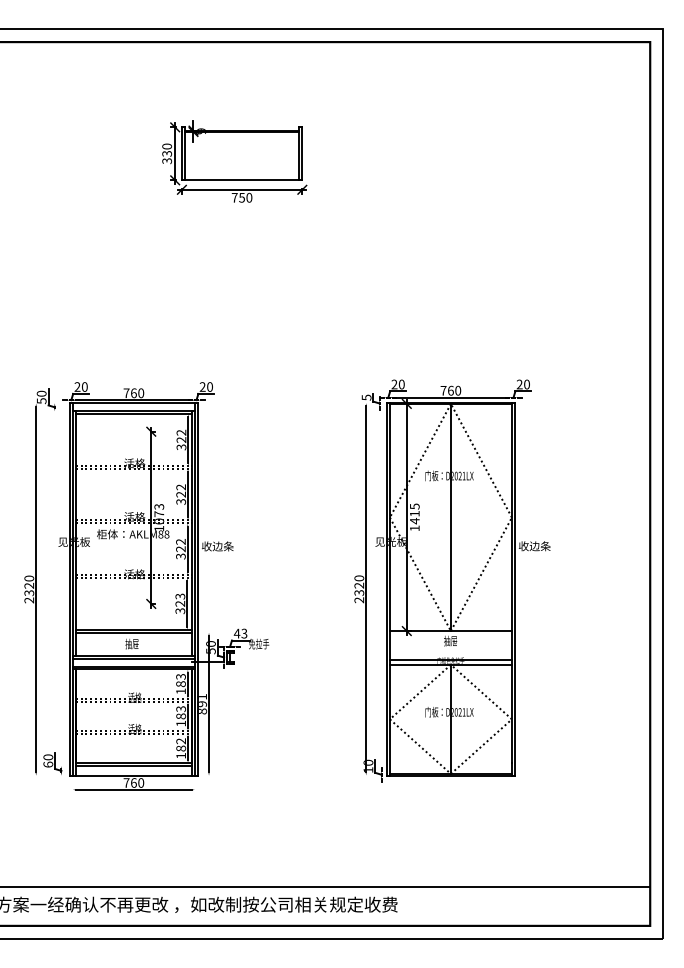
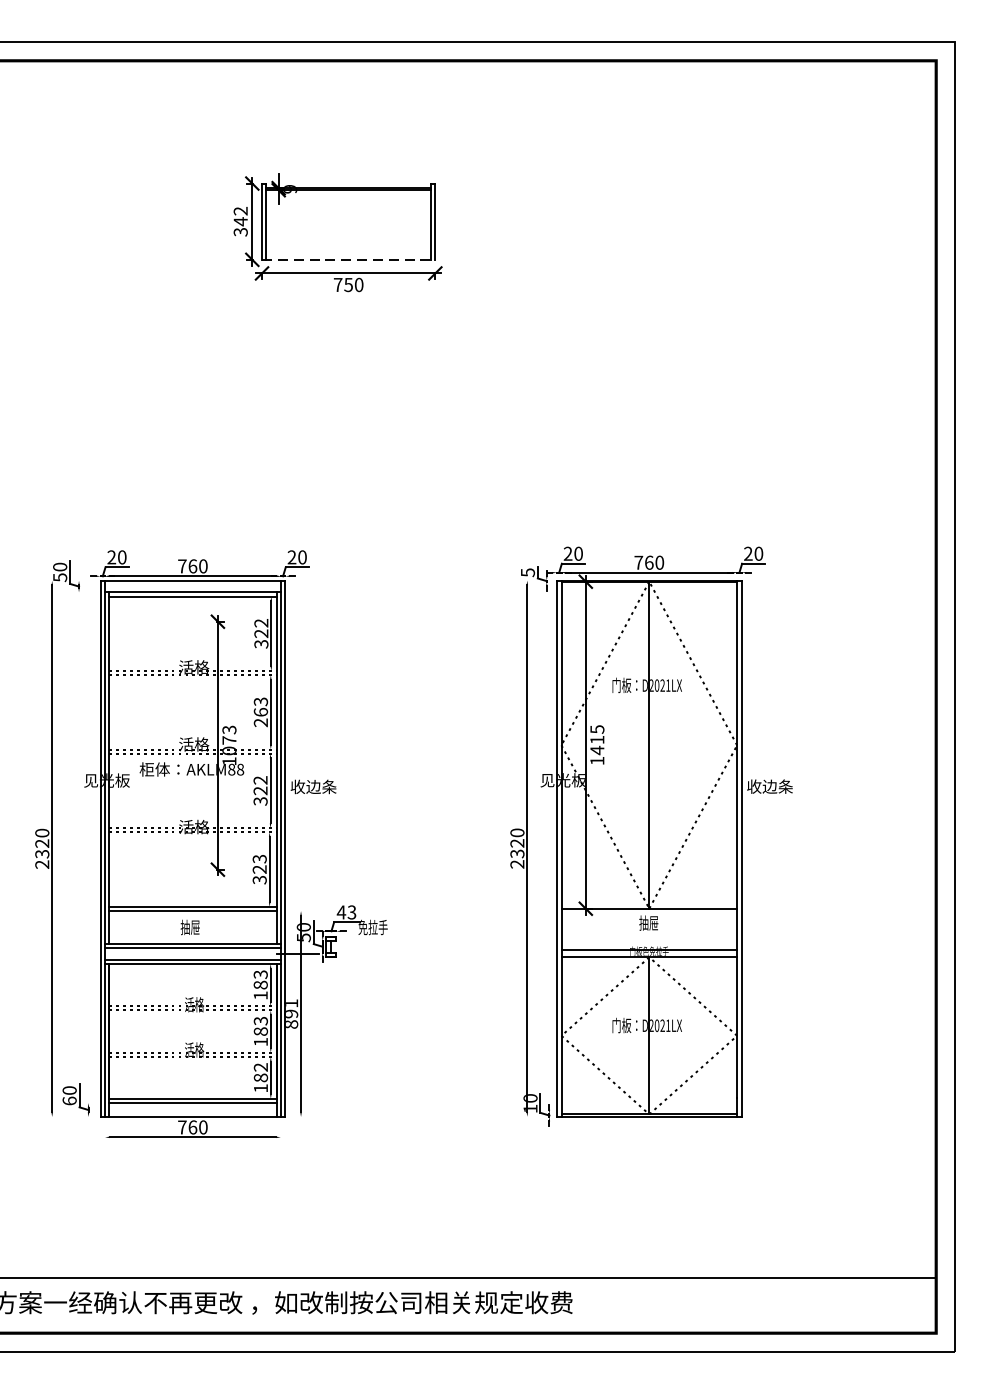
text: (167, 150) -> (241, 216), 330 -> 342
line: (242, 180) -> (349, 260), solid -> dashed
text: (181, 494) -> (261, 712), 322 -> 263

